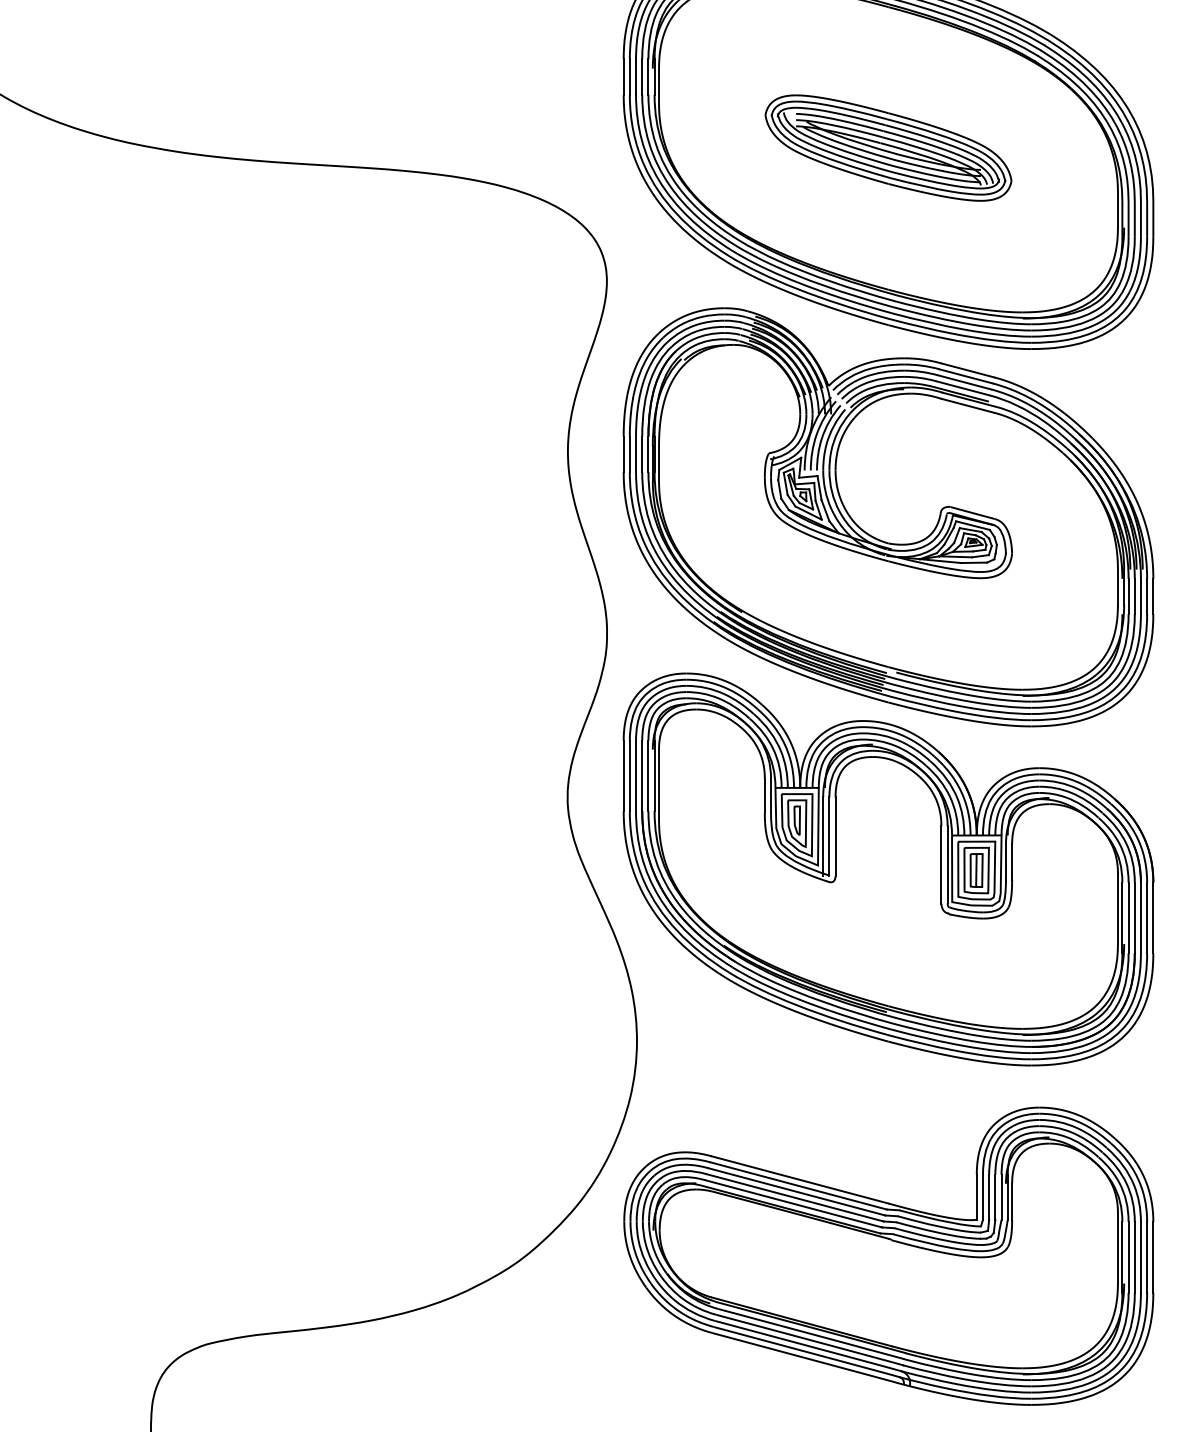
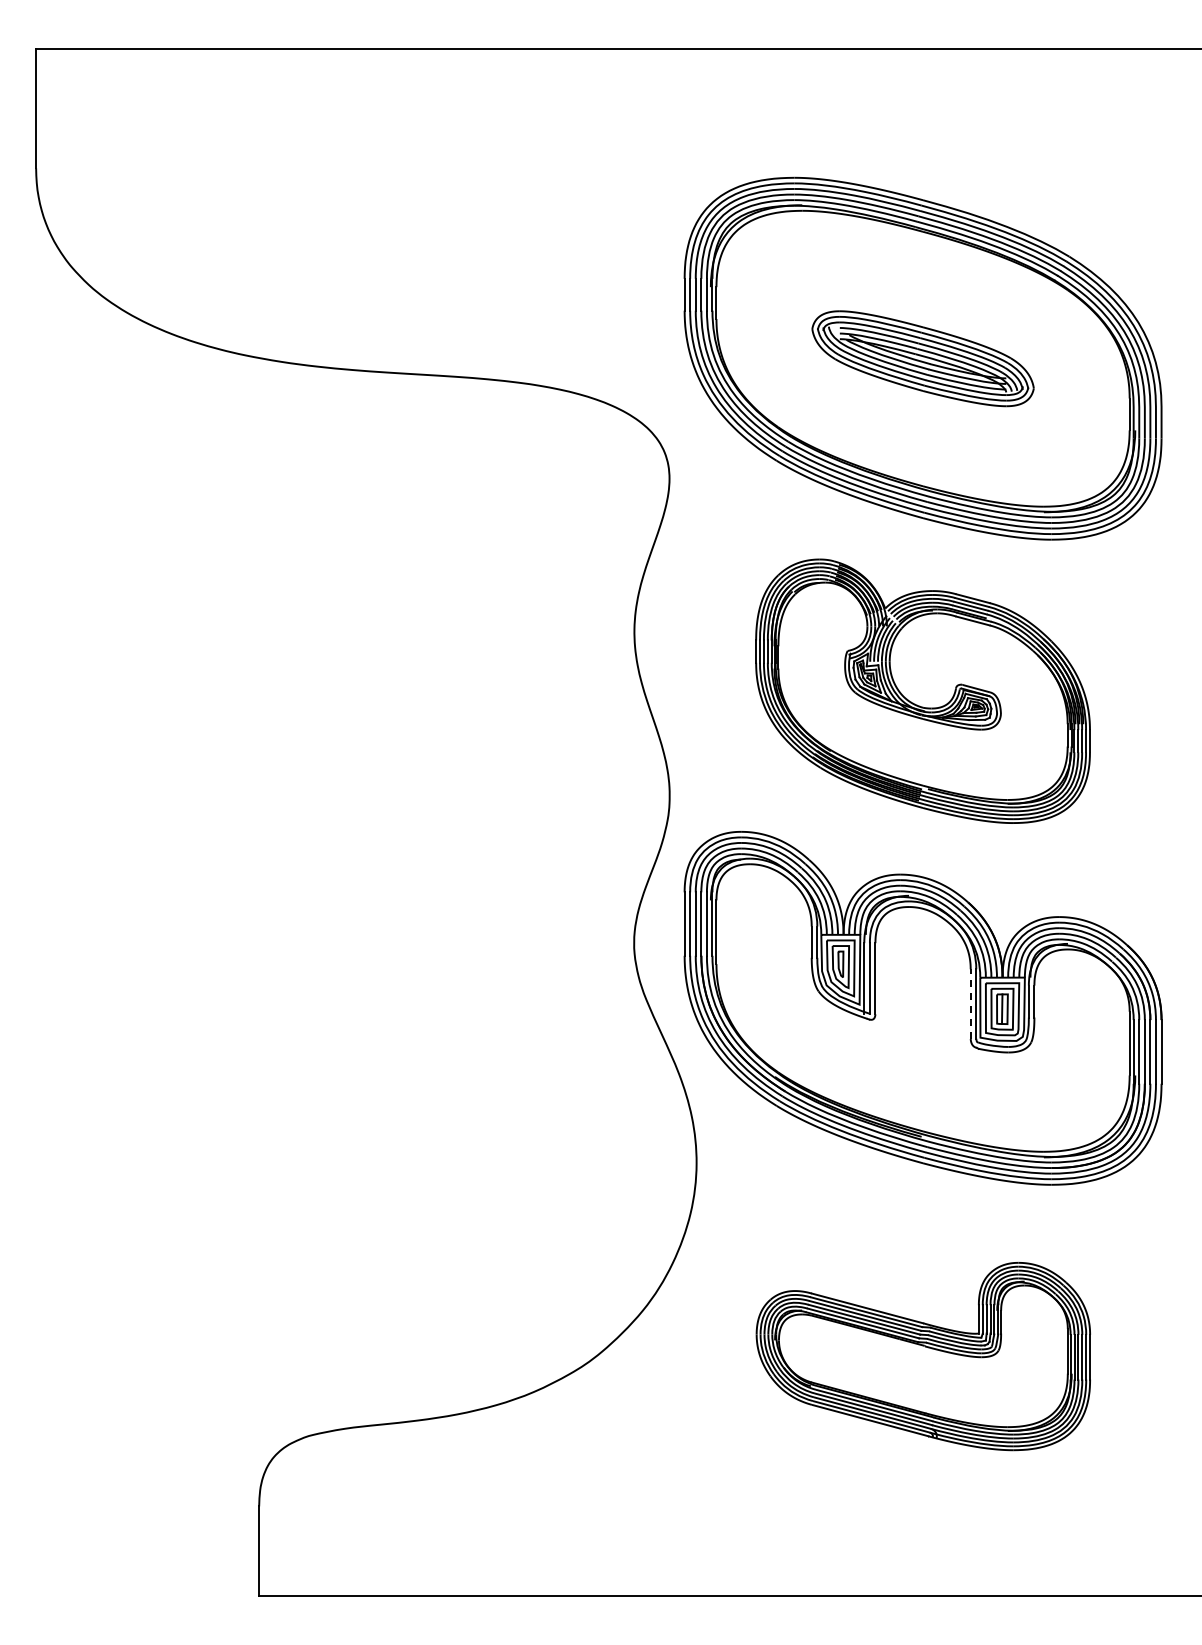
part: (887, 517) -> (922, 691), size x0.7
line: (941, 865) -> (970, 1004), solid -> dashed
part: (888, 1256) -> (923, 1356), size x0.7

